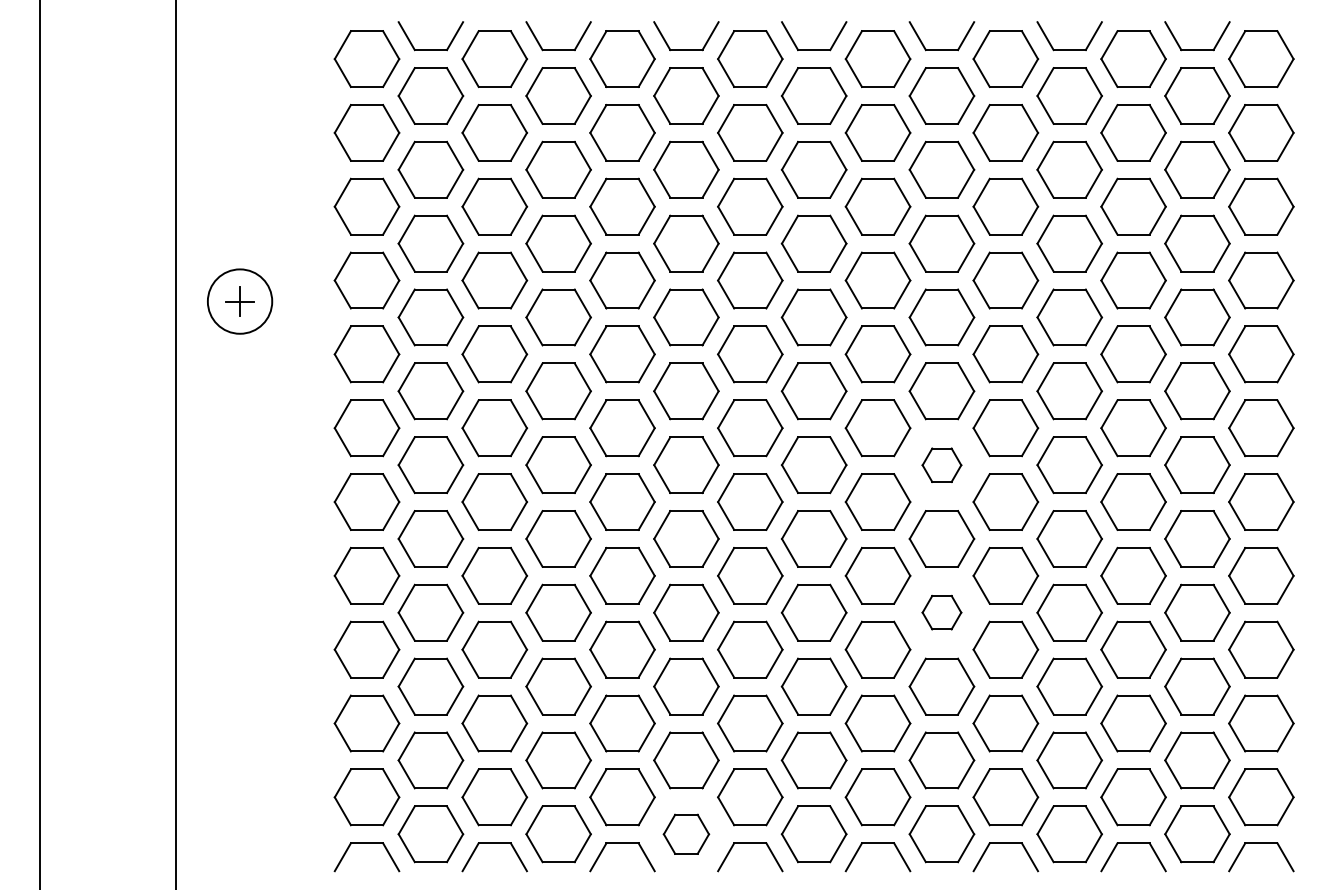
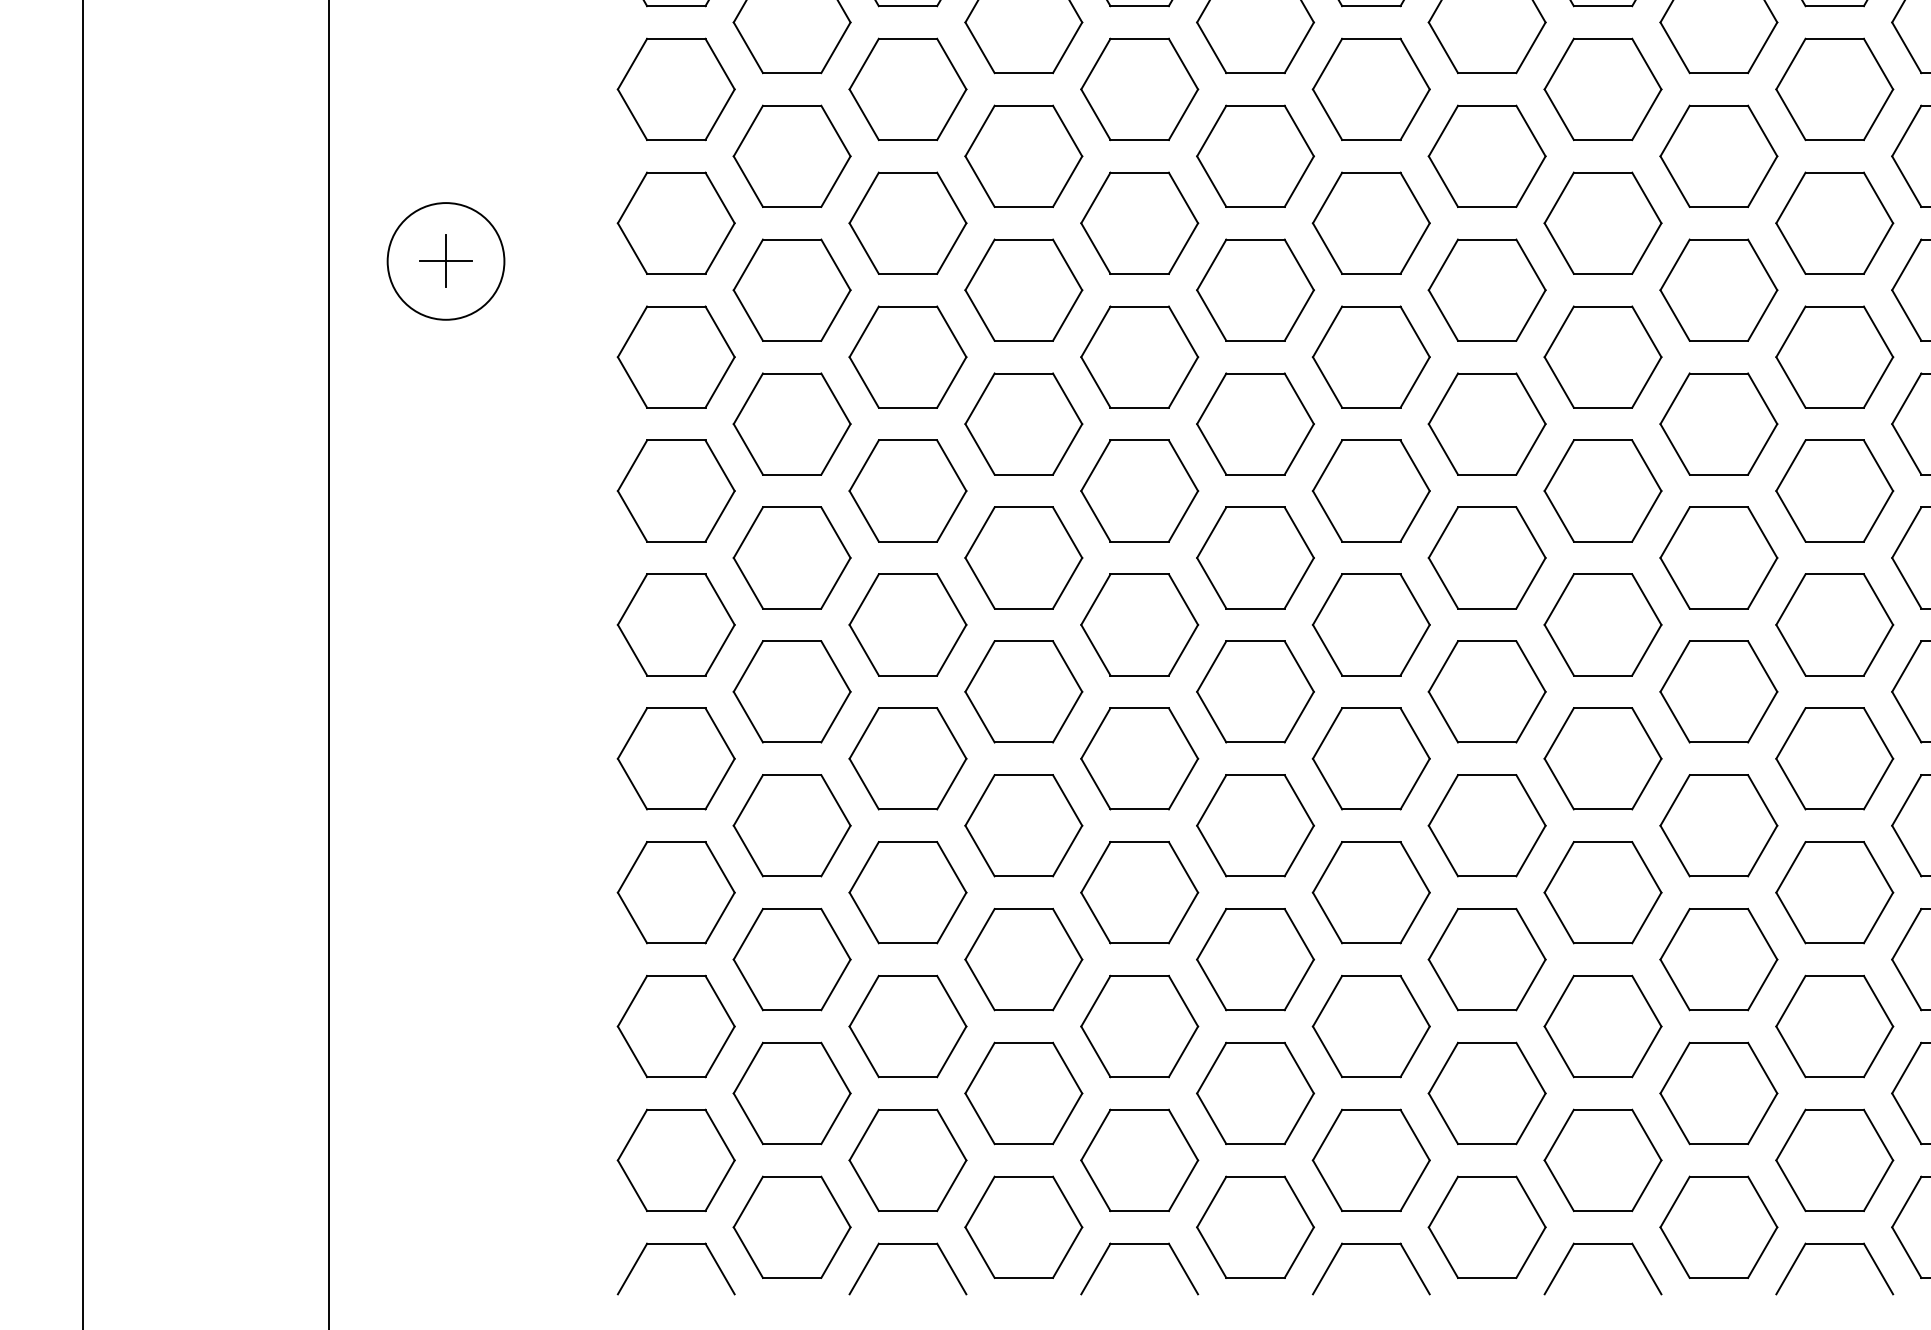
part: (941, 465) -> (1718, 558), size x1.67
part: (941, 612) -> (1718, 825), size x1.67
part: (686, 834) -> (1255, 1227), size x1.43

